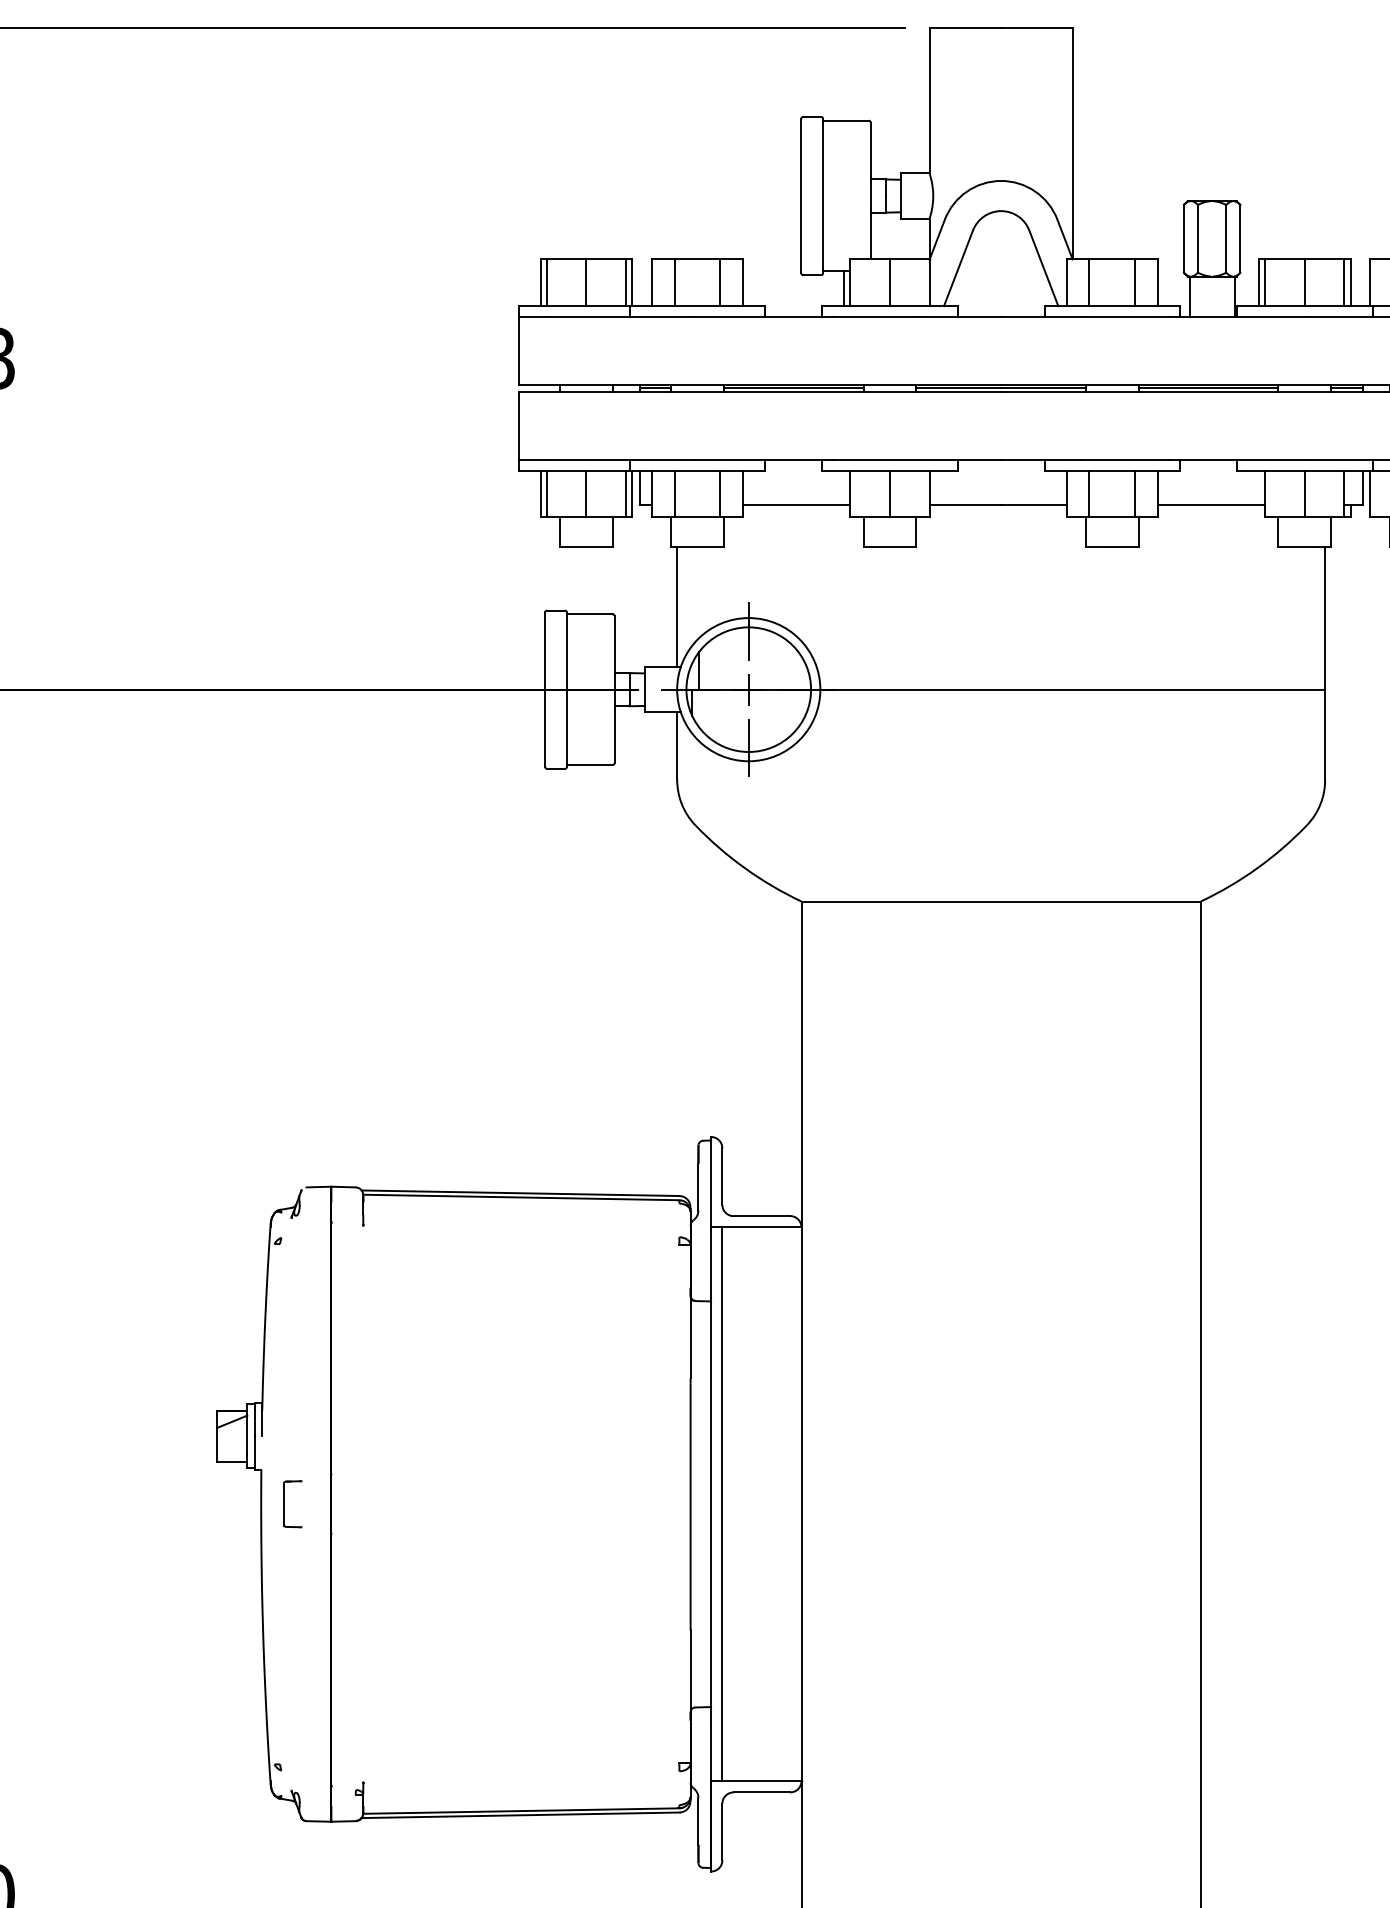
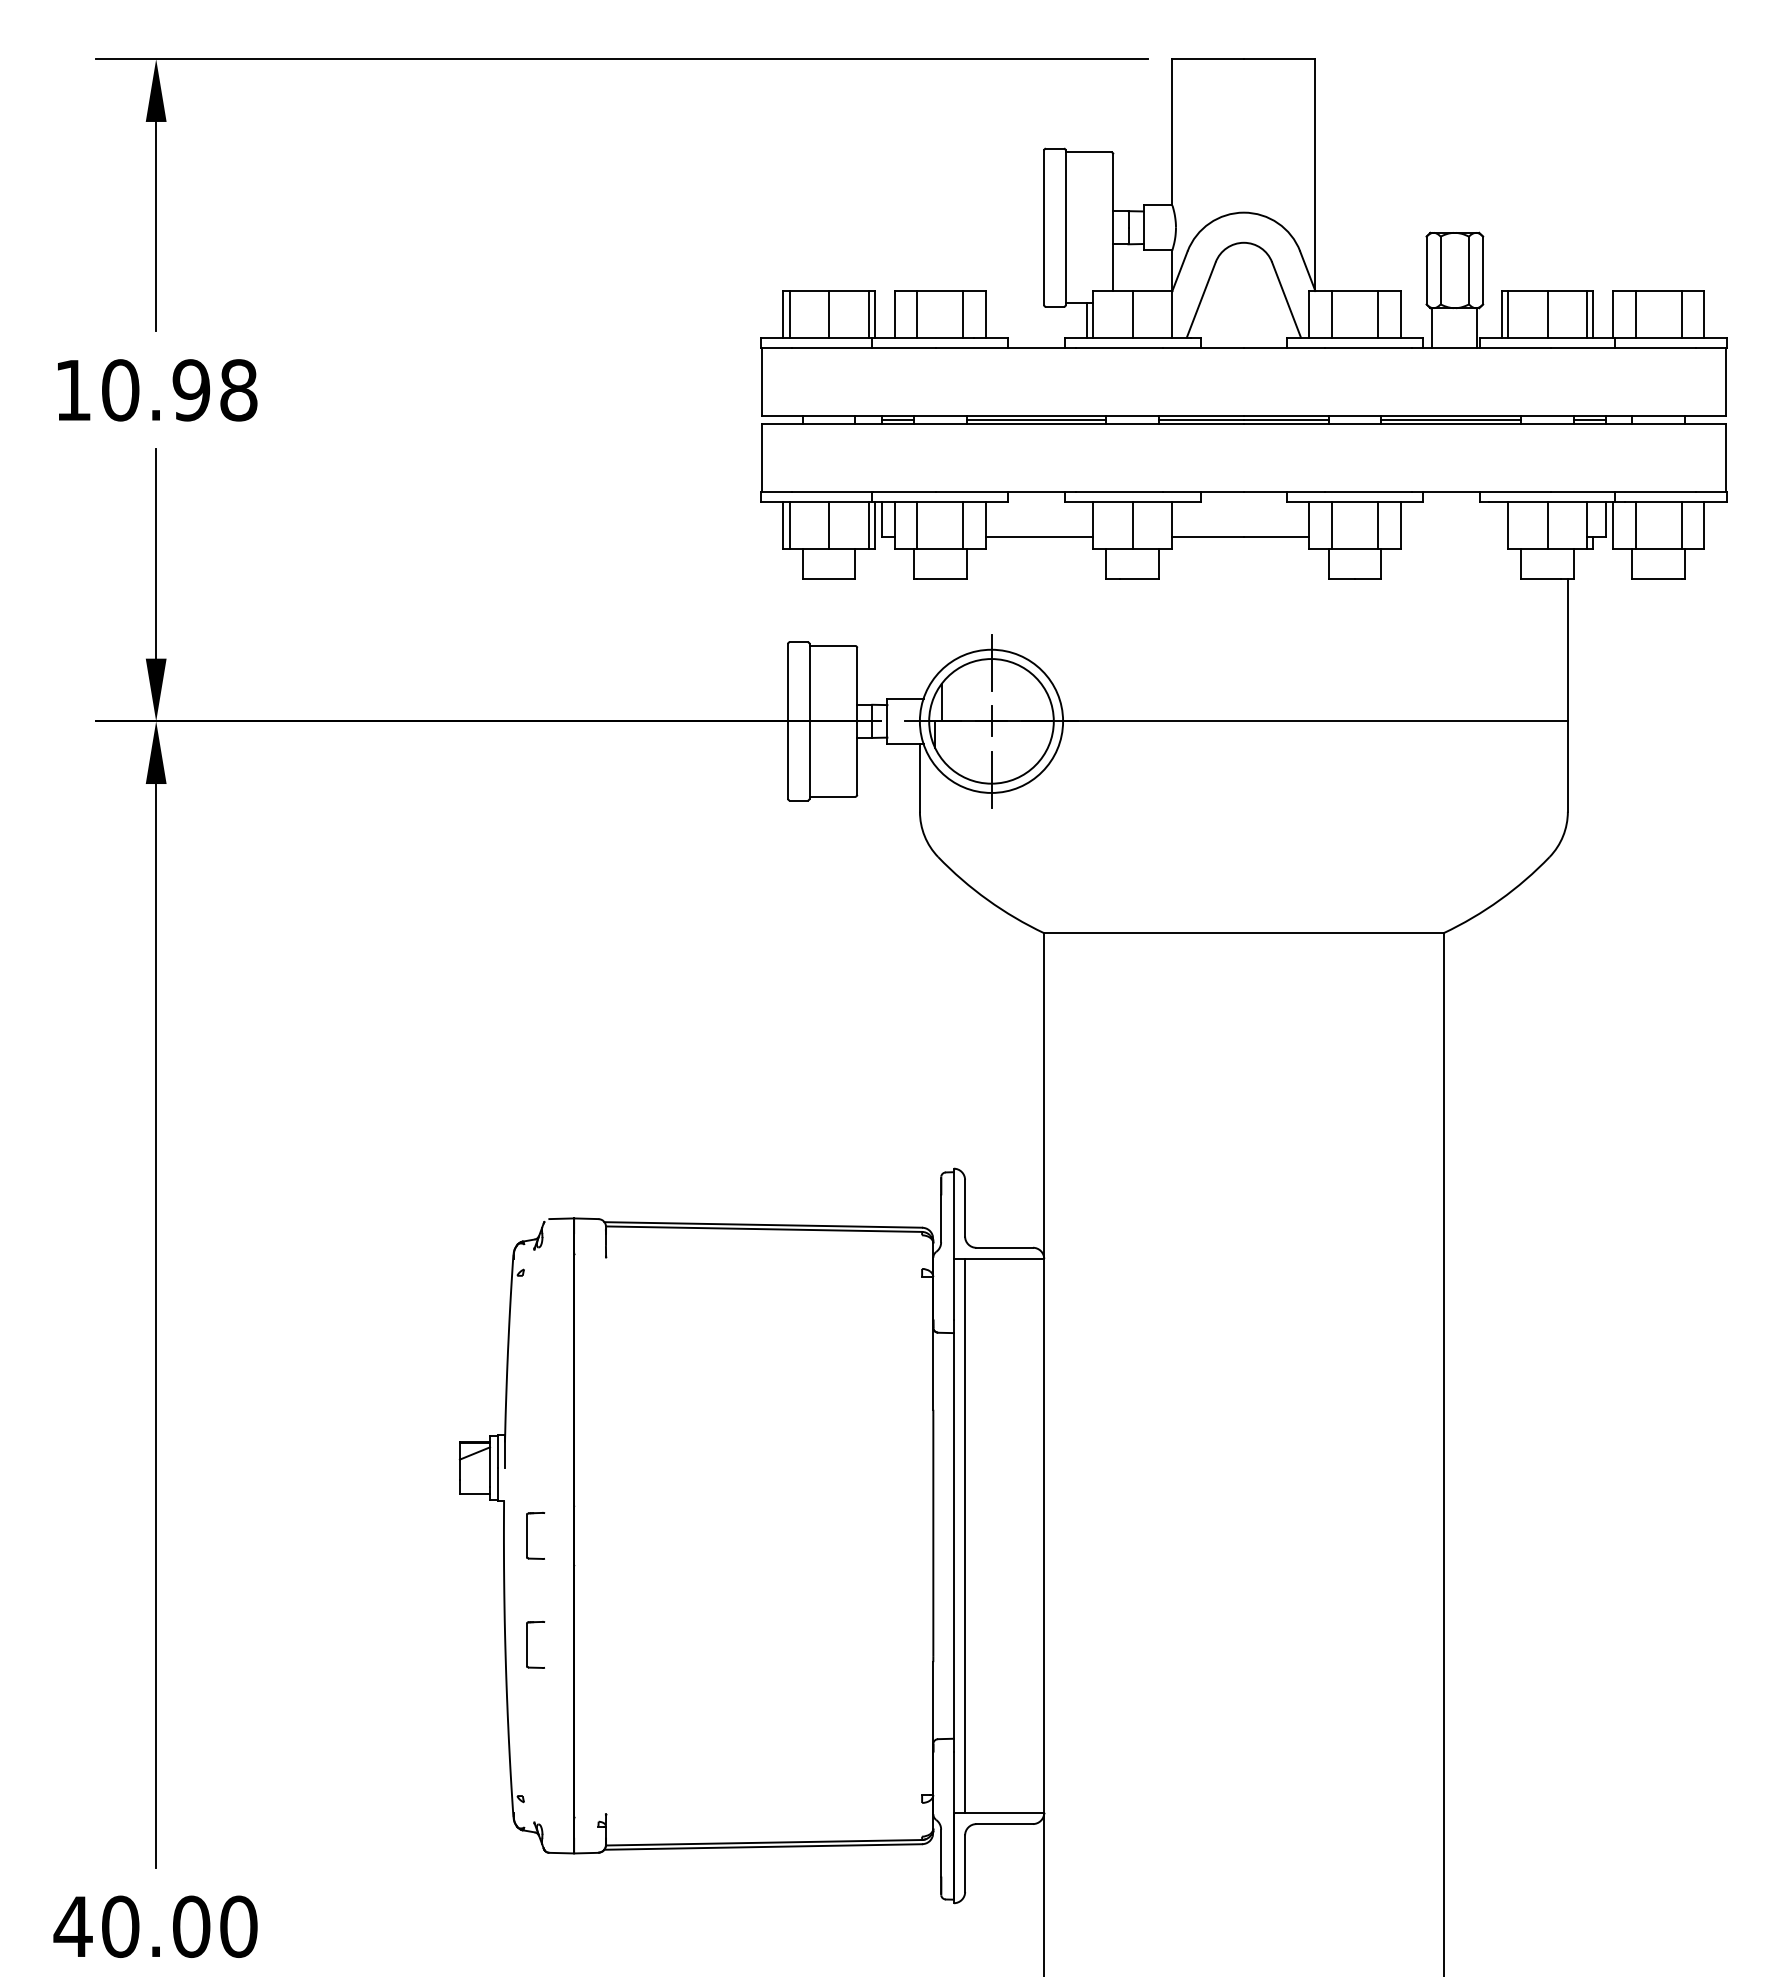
line: (1211, 504) -> (1454, 536), removed
line: (676, 606) -> (919, 638), removed
part: (284, 1612) -> (527, 1644), added

